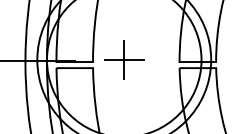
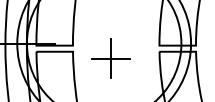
part: (124, 59) -> (111, 58), moved

